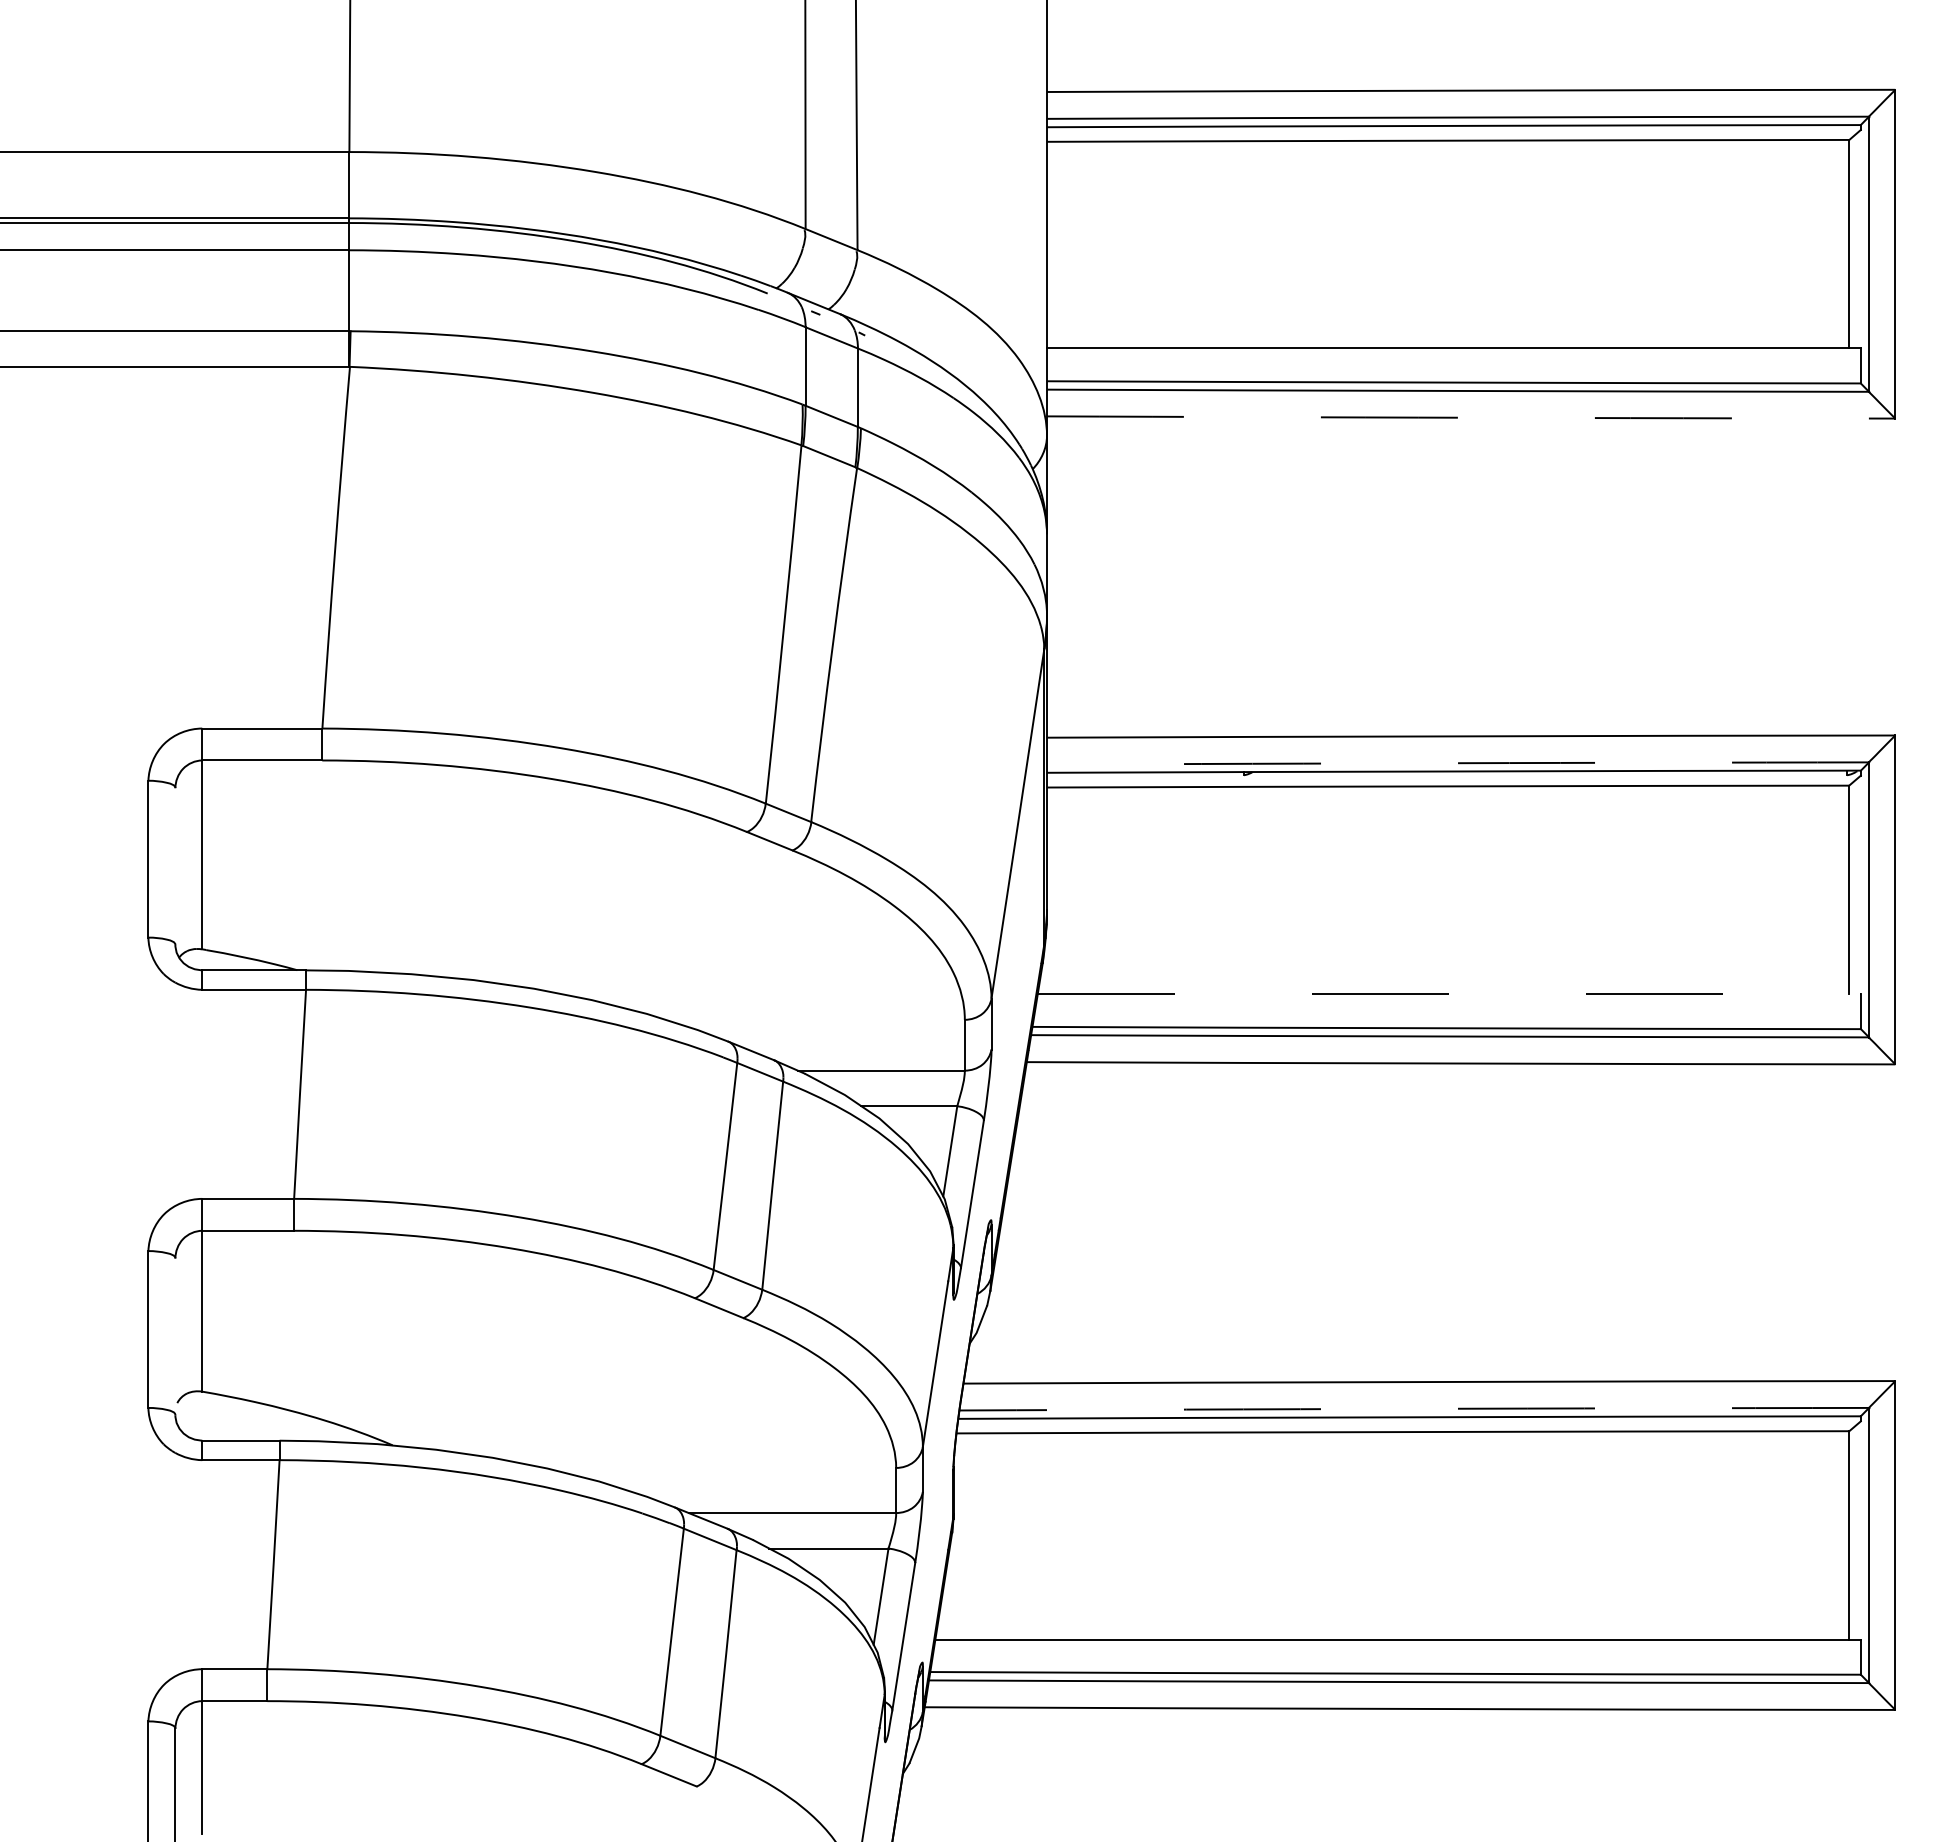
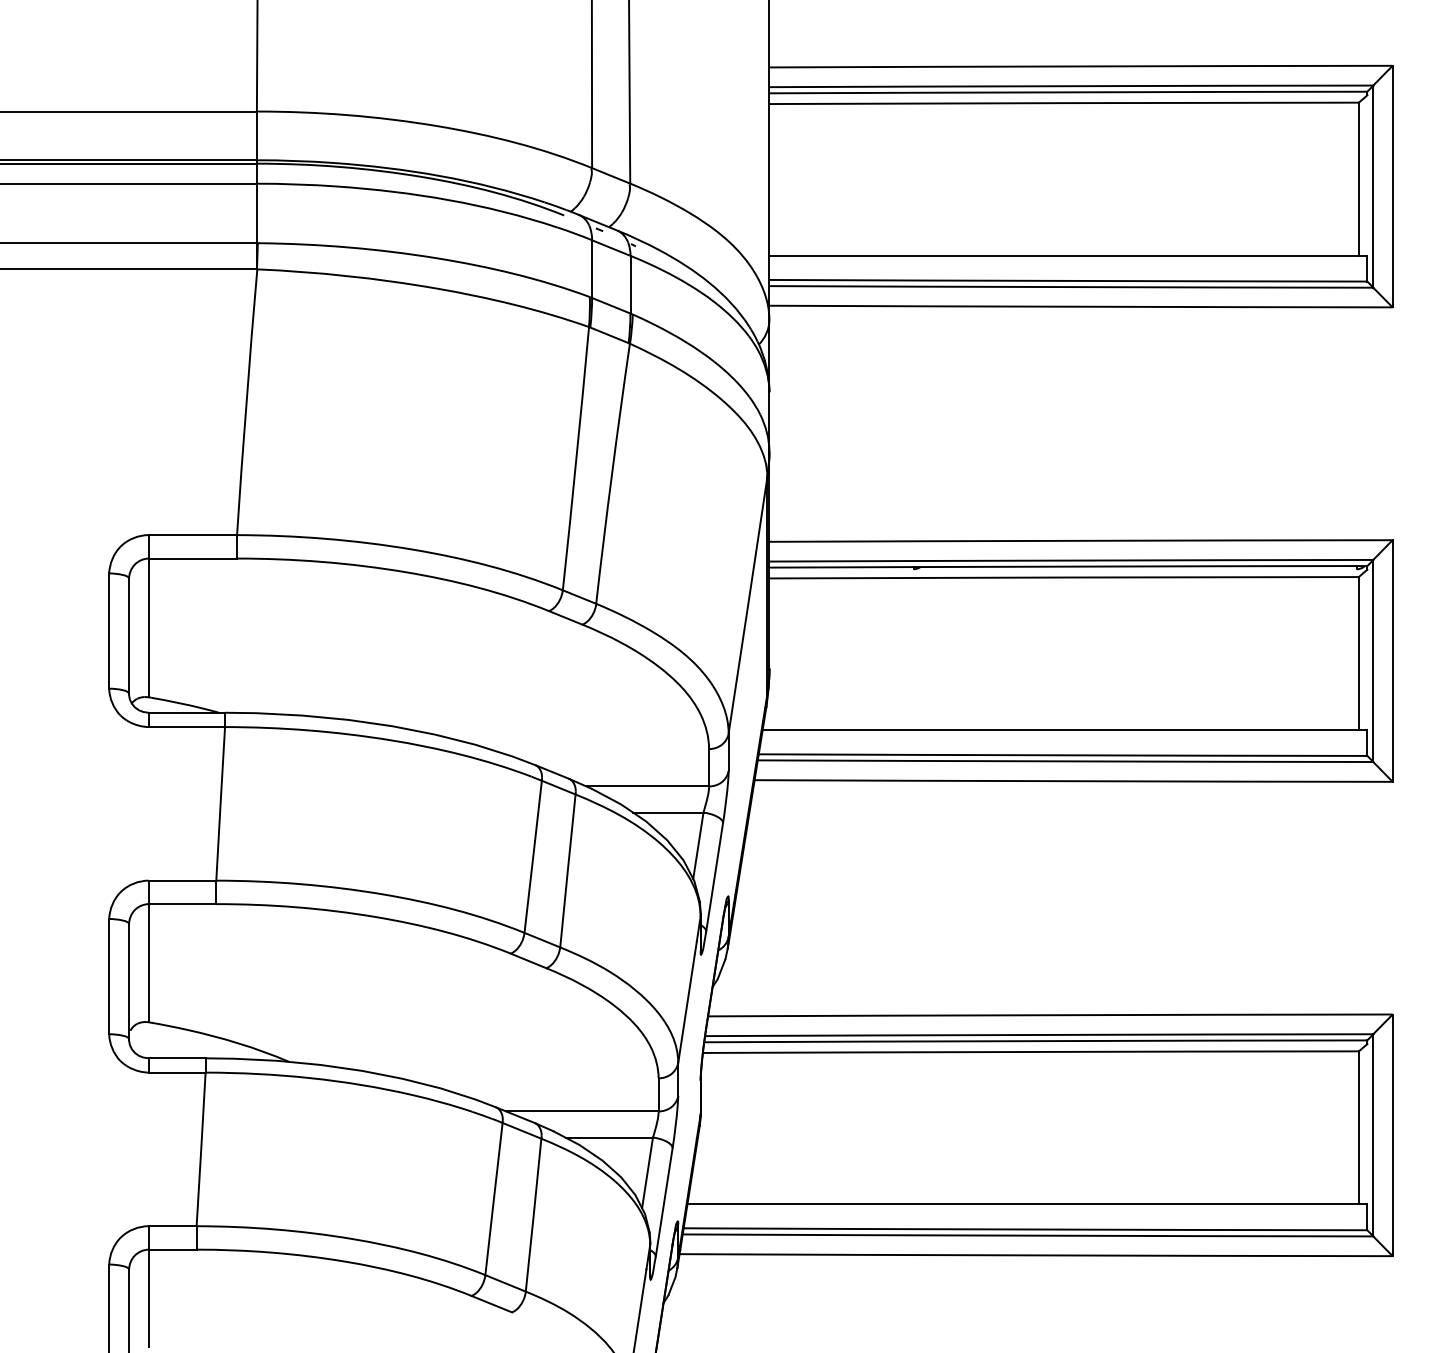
arc: (1471, 417) -> (1081, 306), dashed -> solid
arc: (1458, 763) -> (1071, 560), dashed -> solid
line: (175, 866) -> (129, 636), added
line: (1449, 994) -> (1065, 730), dashed -> solid
line: (175, 1336) -> (129, 981), added
arc: (1414, 1408) -> (1039, 1034), dashed -> solid

